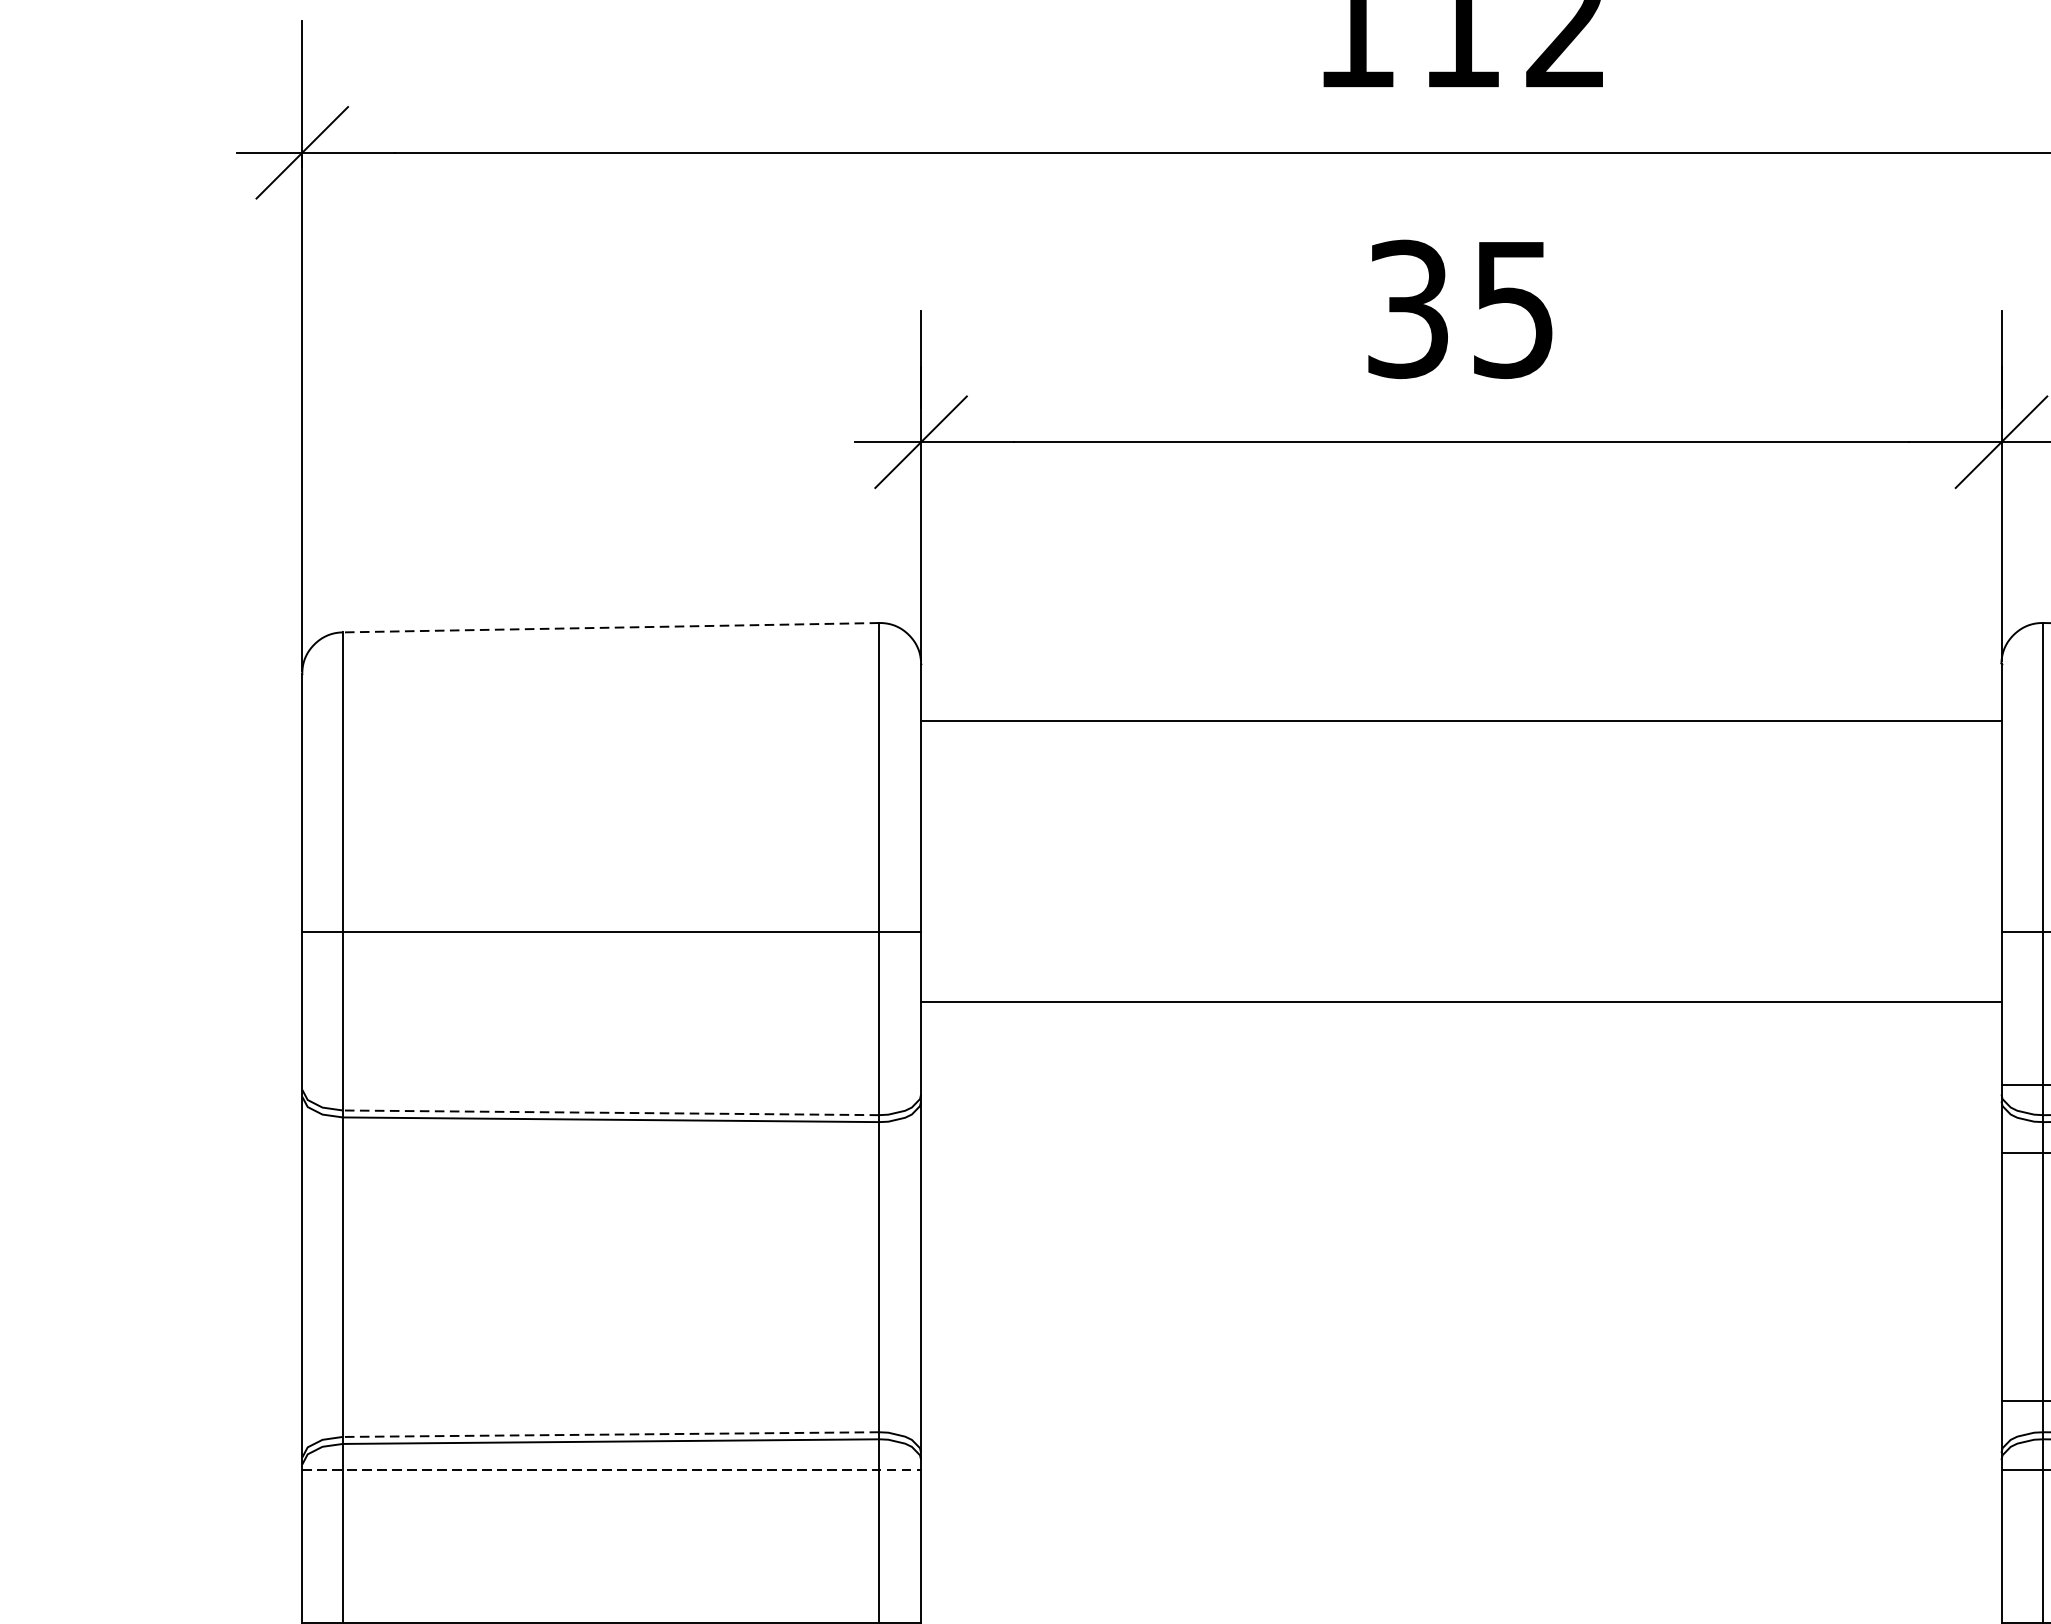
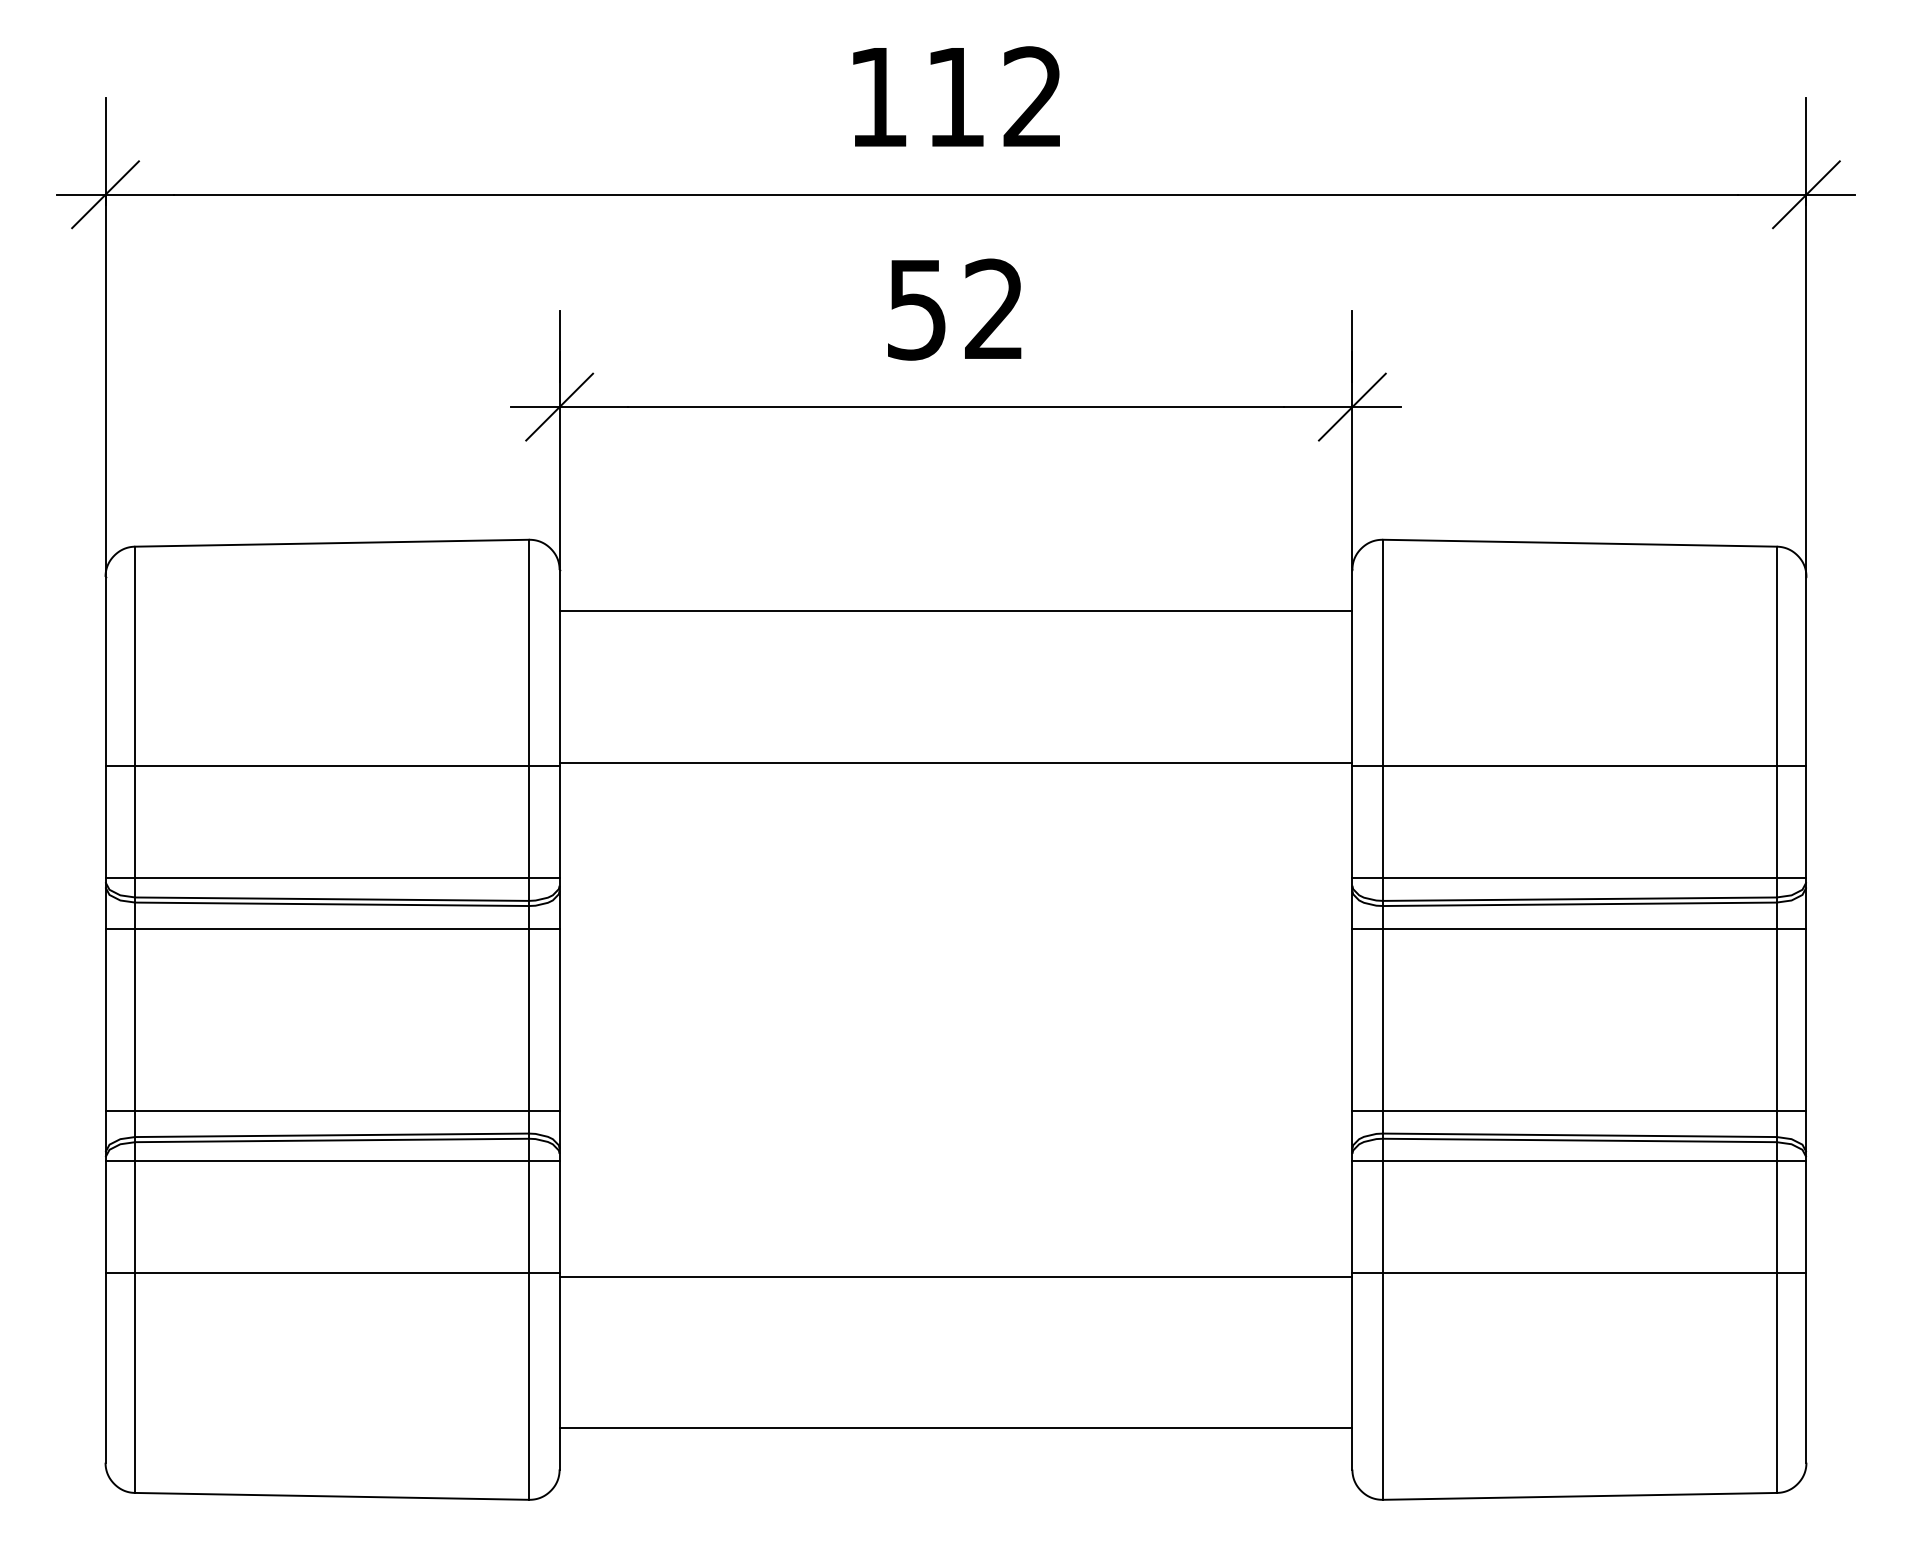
text: (1459, 309) -> (954, 309), 35 -> 52
line: (611, 628) -> (332, 543), dashed -> solid
line: (1460, 1001) -> (955, 762), moved
line: (611, 1084) -> (332, 878), added
line: (611, 1113) -> (332, 899), dashed -> solid
line: (611, 1152) -> (332, 928), added
line: (611, 1400) -> (332, 1110), added
line: (611, 1434) -> (332, 1135), dashed -> solid
line: (612, 1470) -> (333, 1161), dashed -> solid

